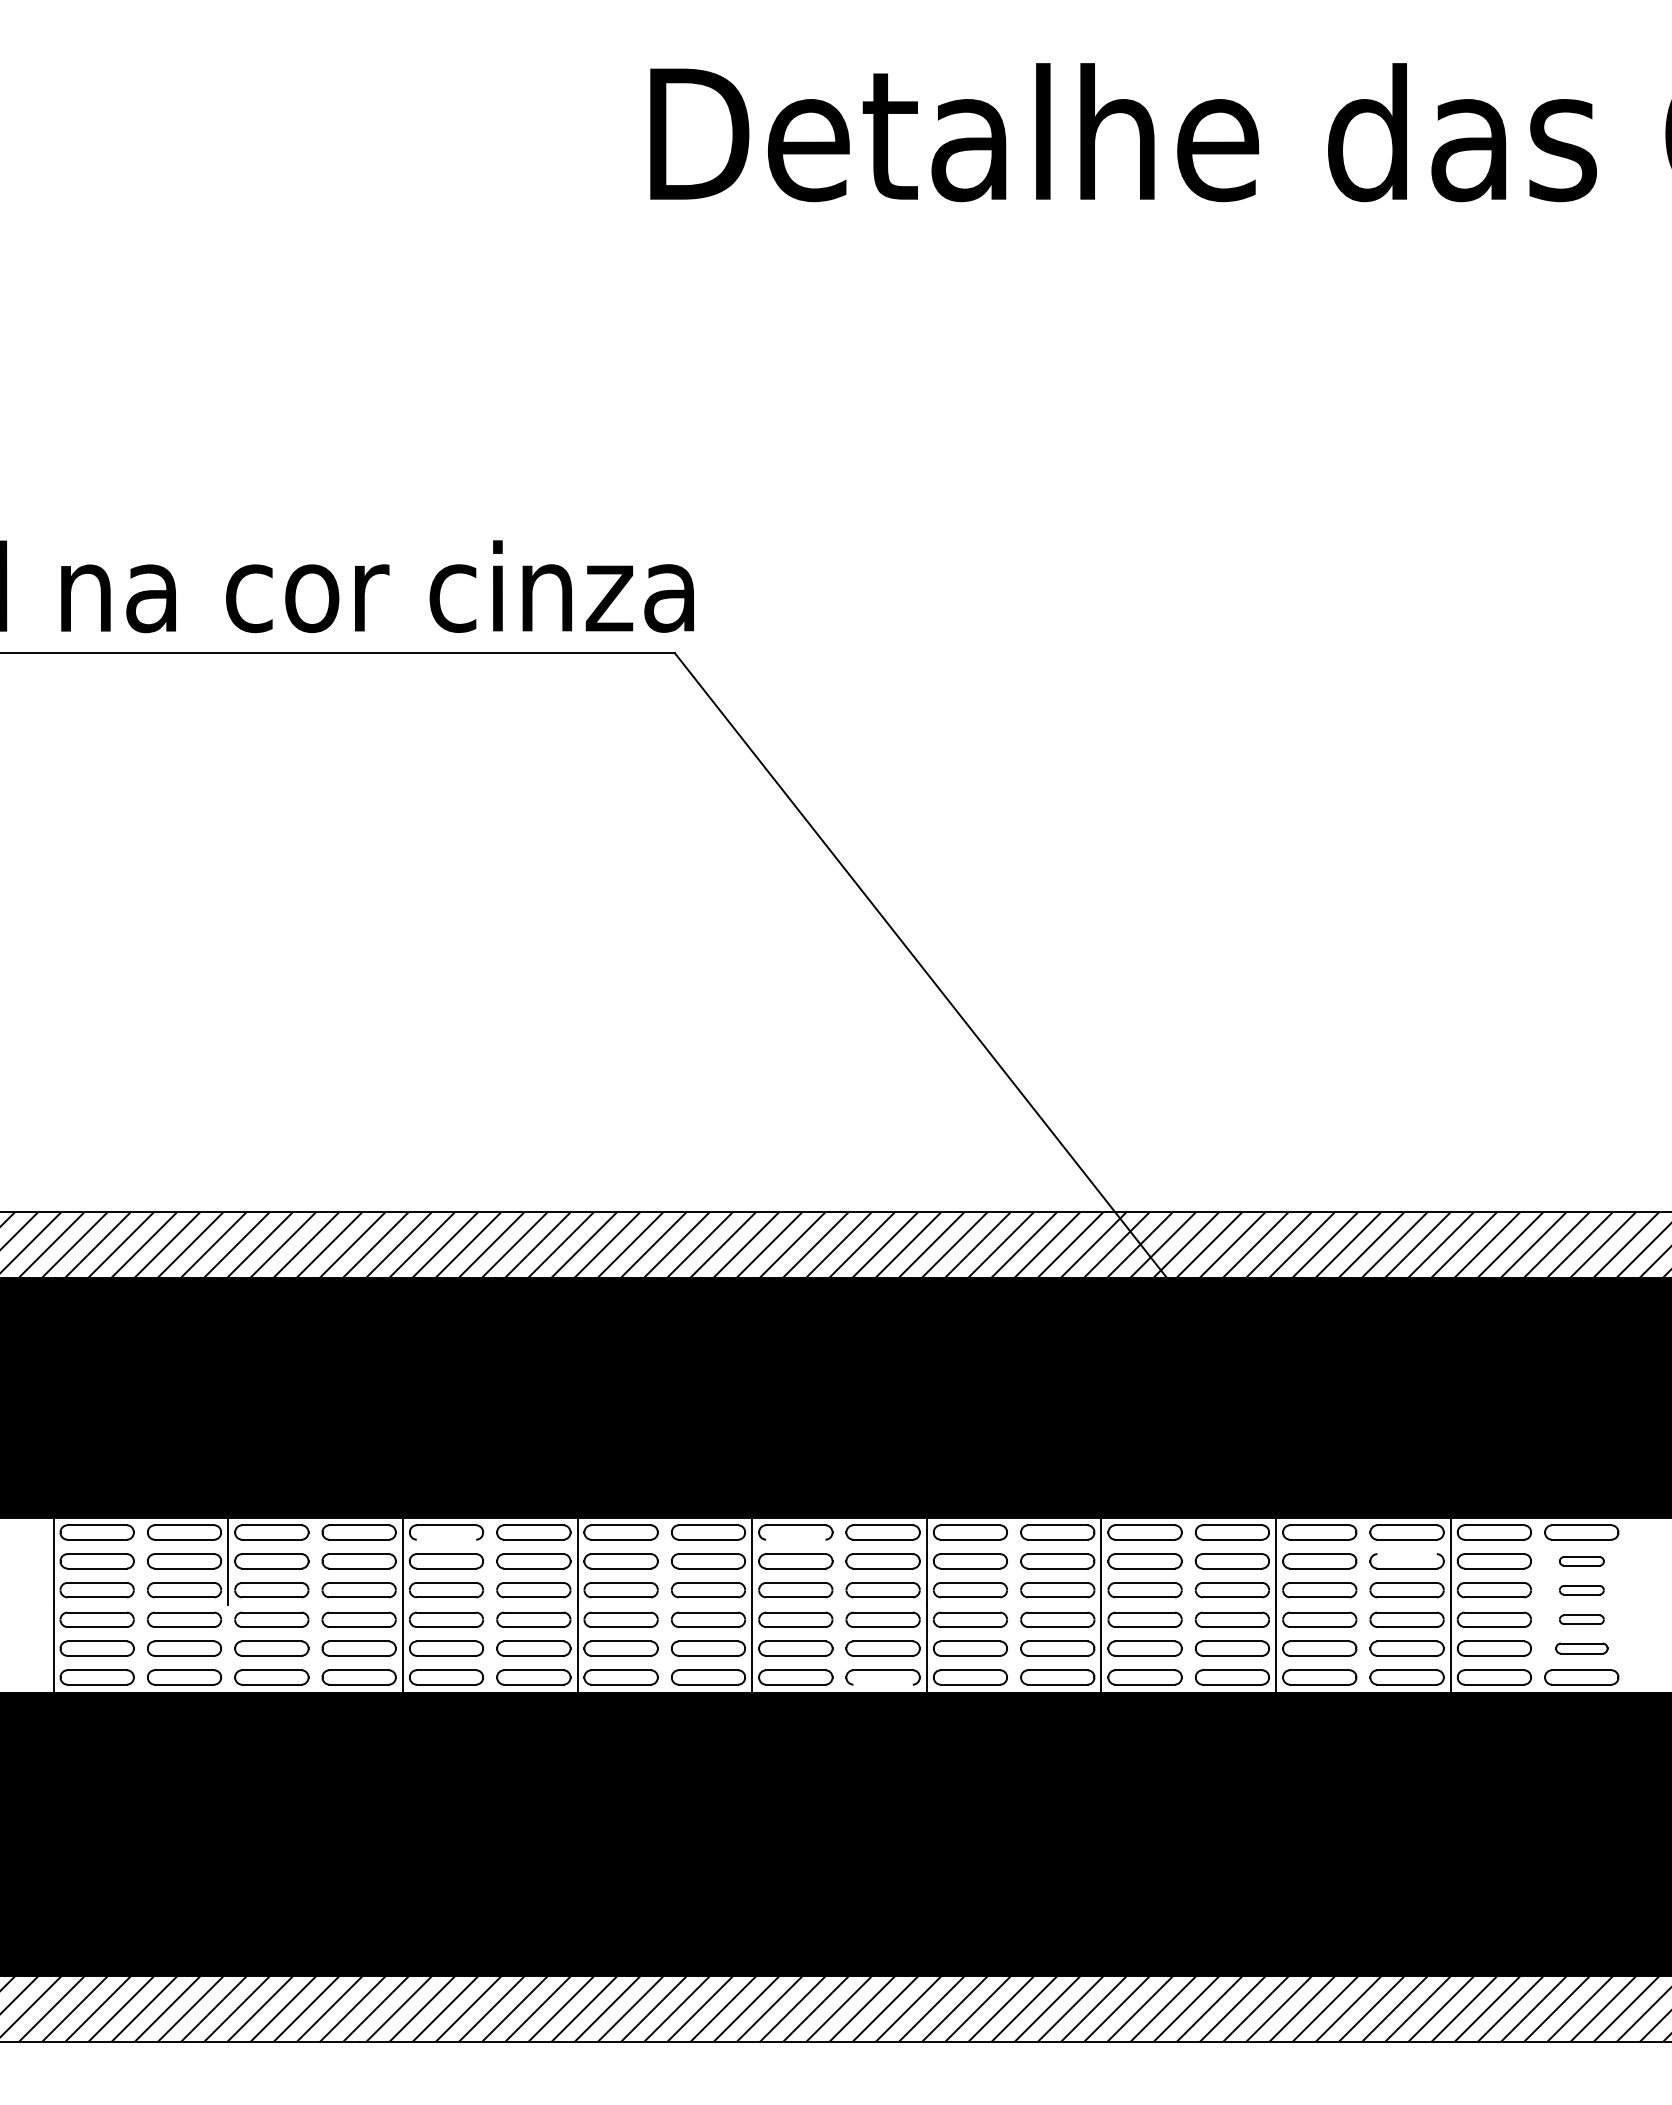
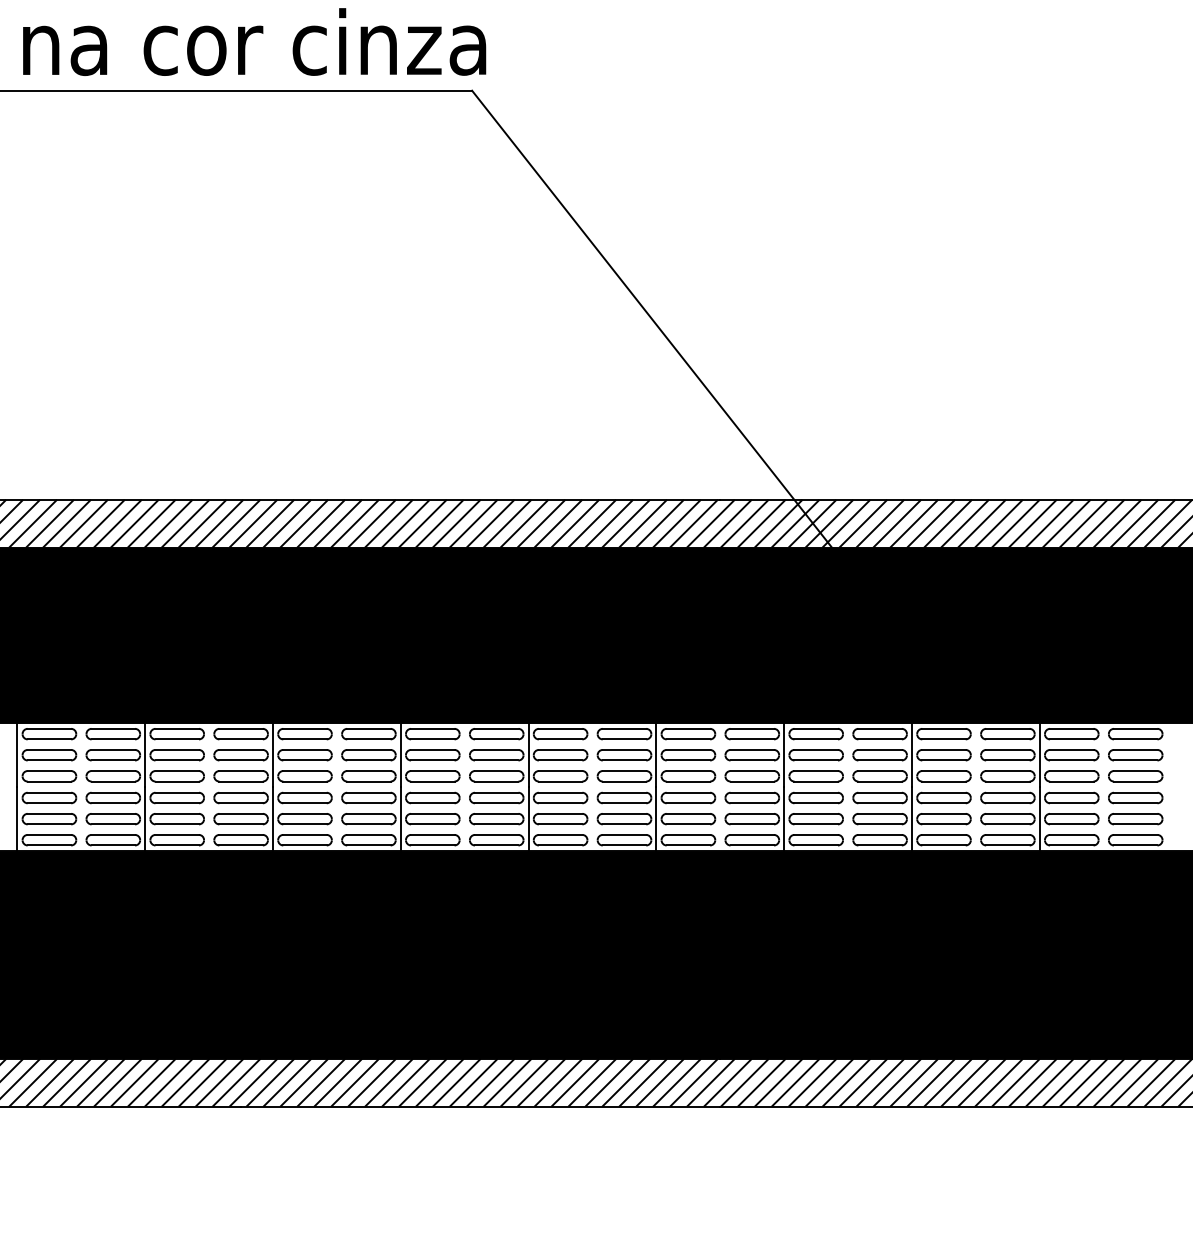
line: (446, 1539) -> (305, 739), added
line: (795, 1539) -> (560, 739), added
line: (1406, 1554) -> (1007, 750), added
part: (1581, 1561) -> (1135, 755), size x1.67
part: (1581, 1590) -> (1135, 776), size x1.67
part: (1581, 1619) -> (1135, 797), size x1.67
line: (228, 1648) -> (145, 818), added
part: (1581, 1648) -> (1135, 818), size x1.43
line: (882, 1684) -> (624, 845), added

